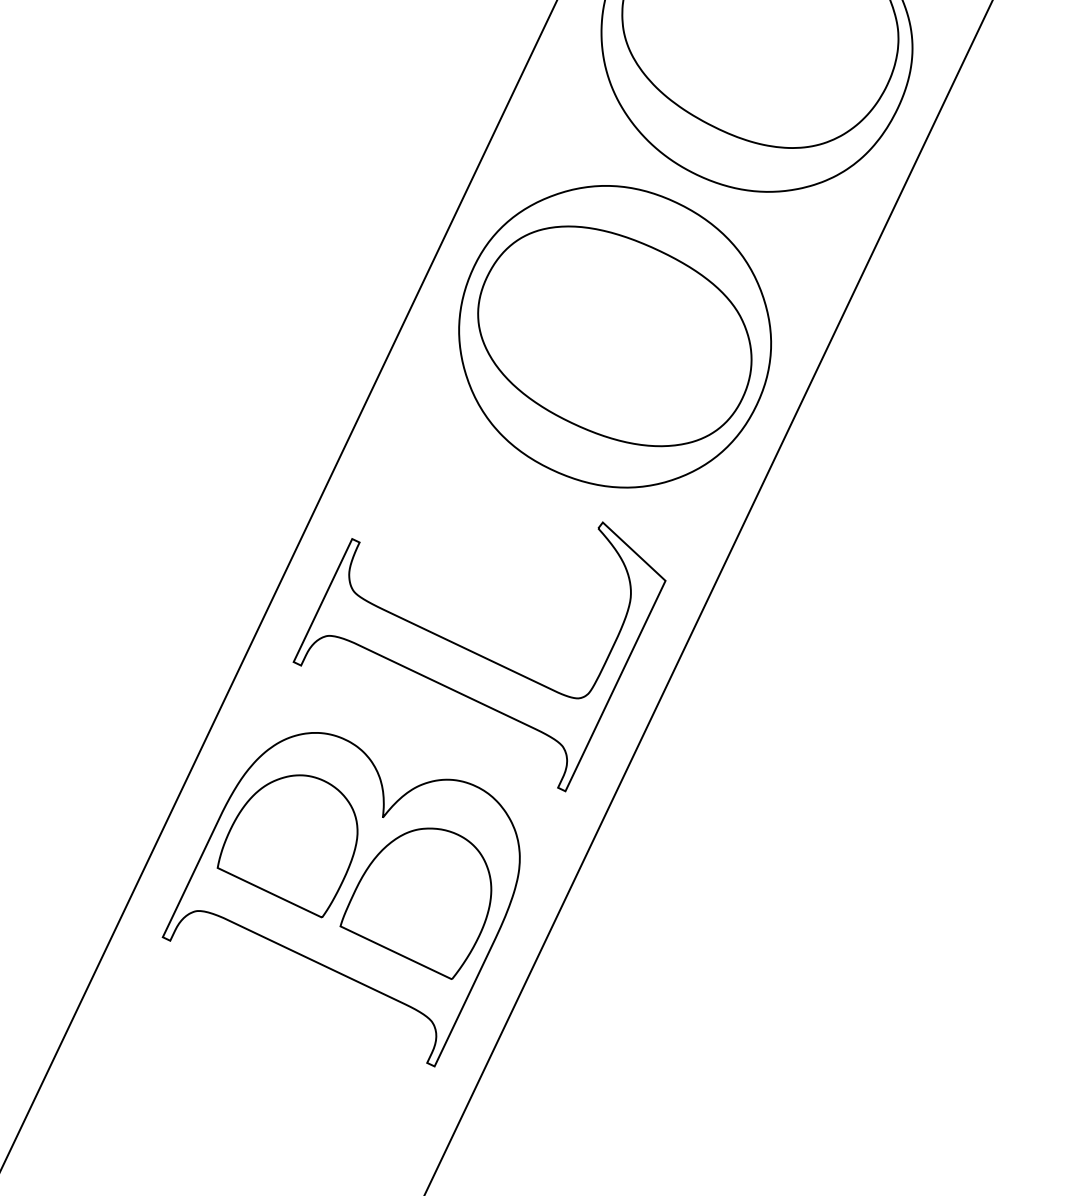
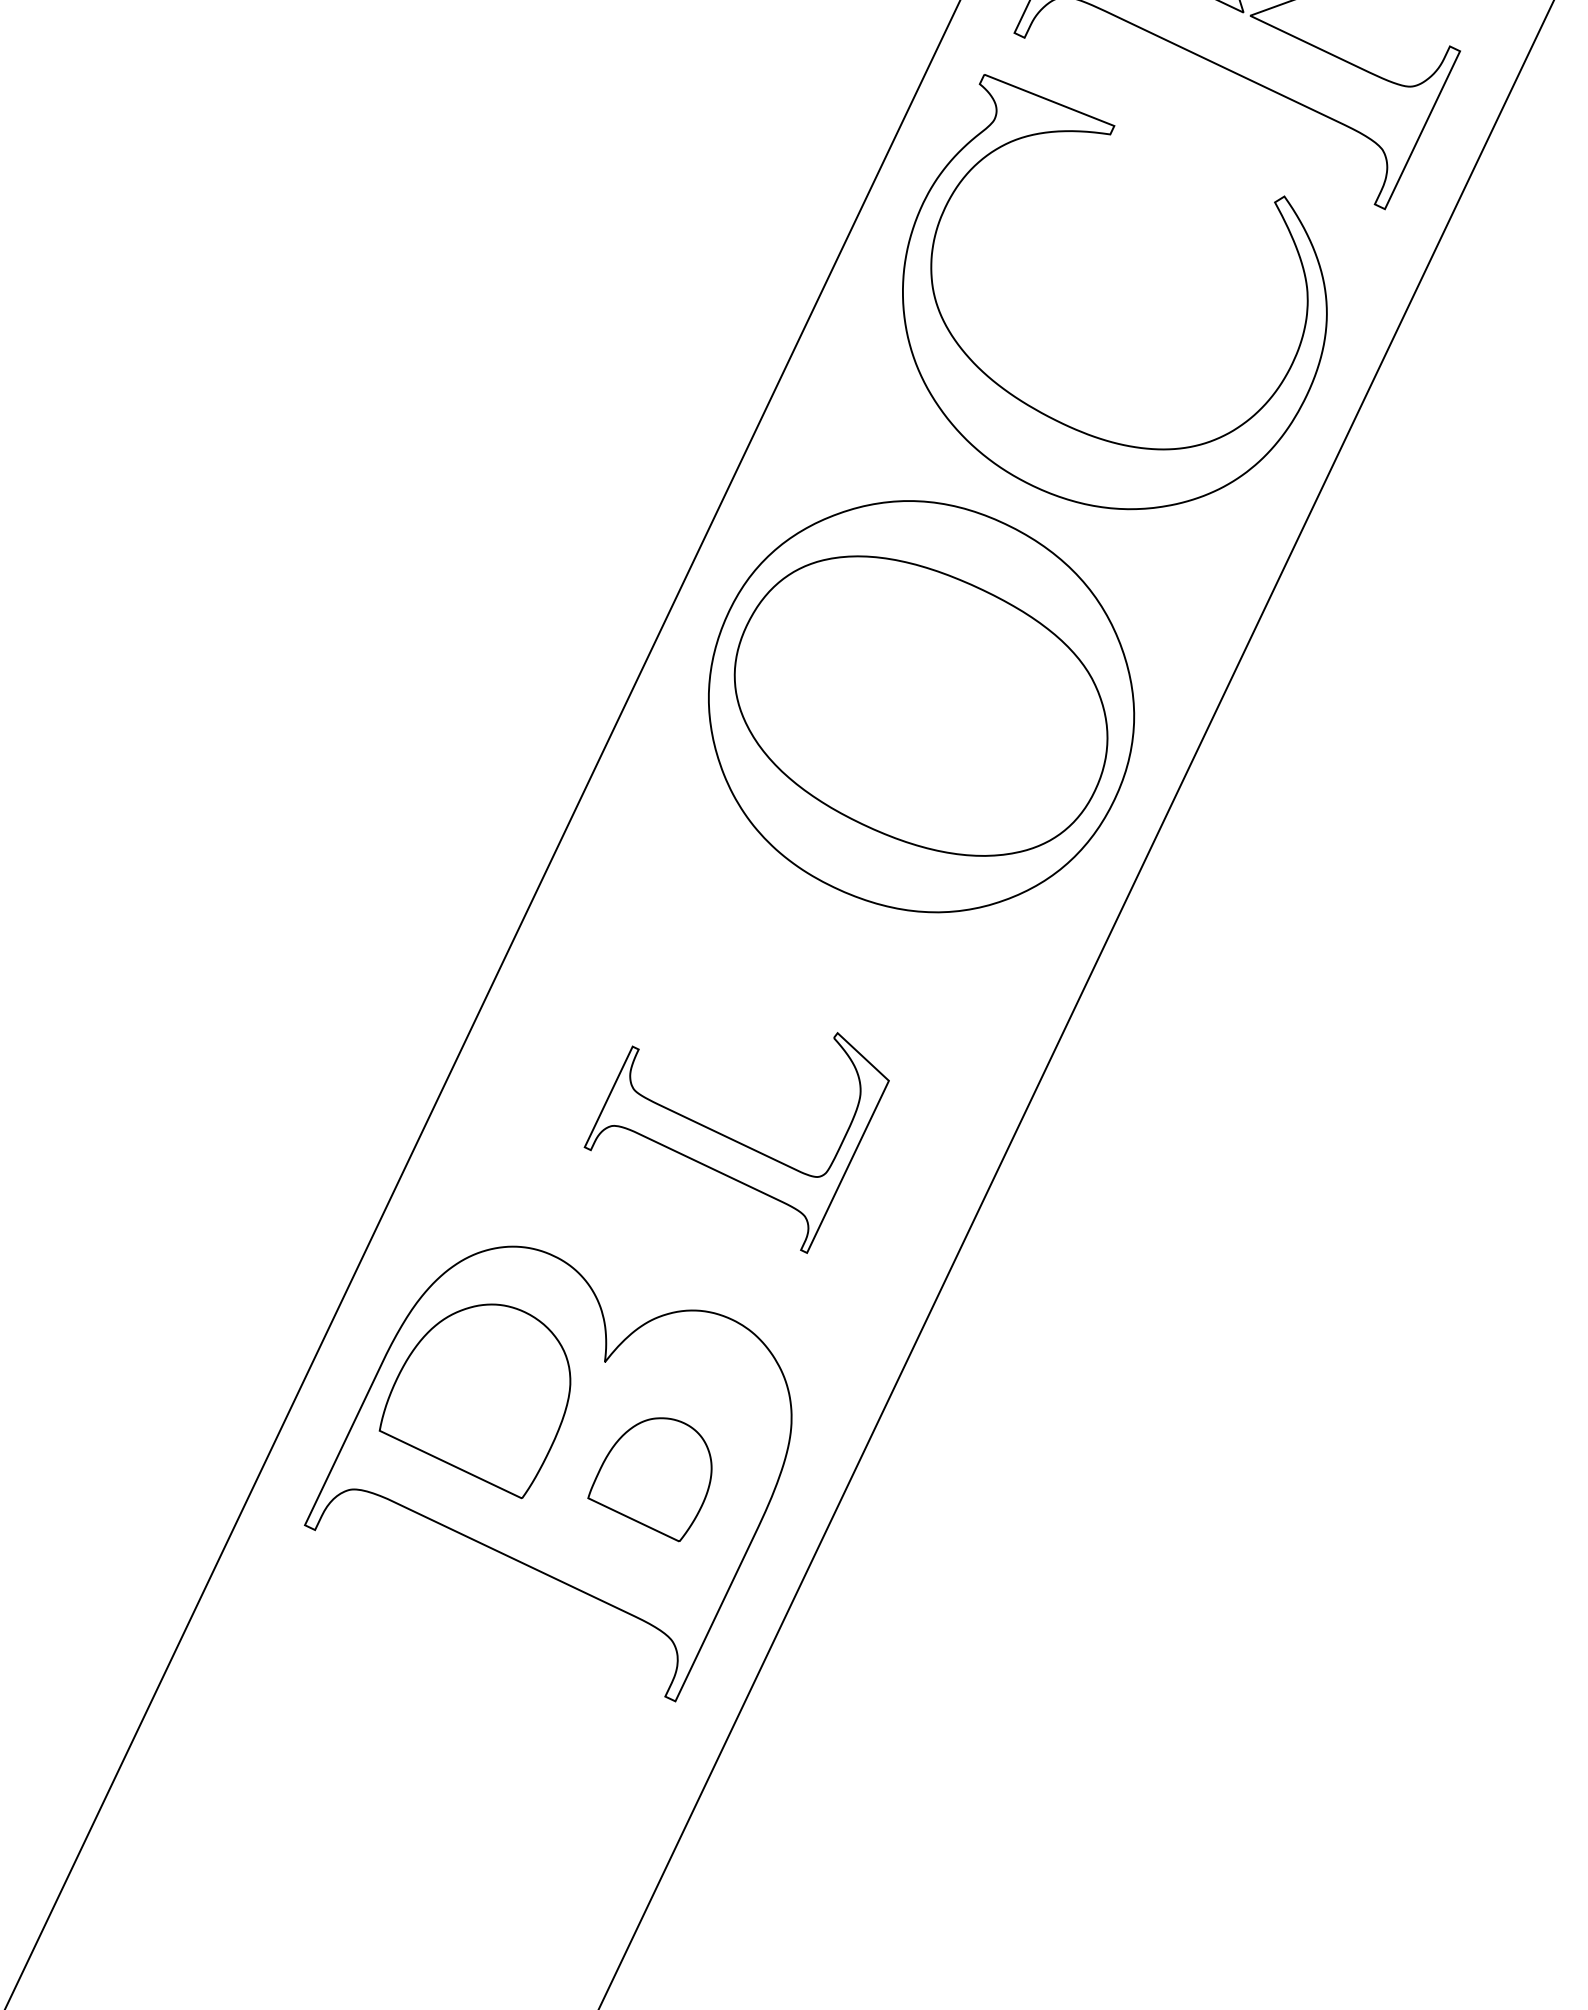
part: (479, 656) -> (736, 1142), size x0.6
part: (415, 903) -> (649, 1479), size x0.6

